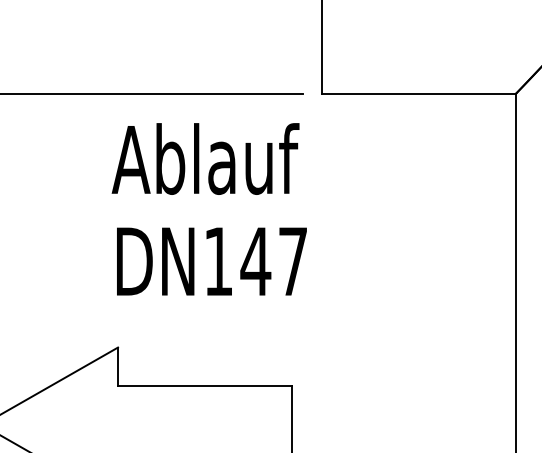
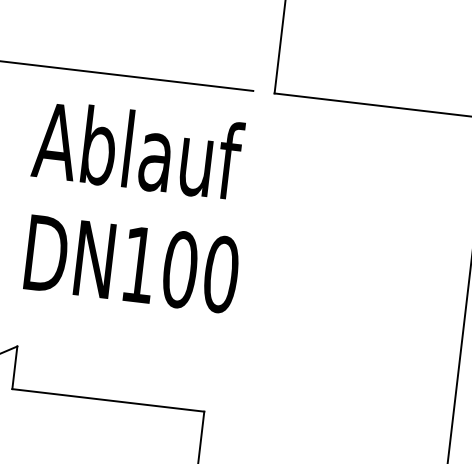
text: (273, 261) -> (199, 271), DN147 -> DN100

